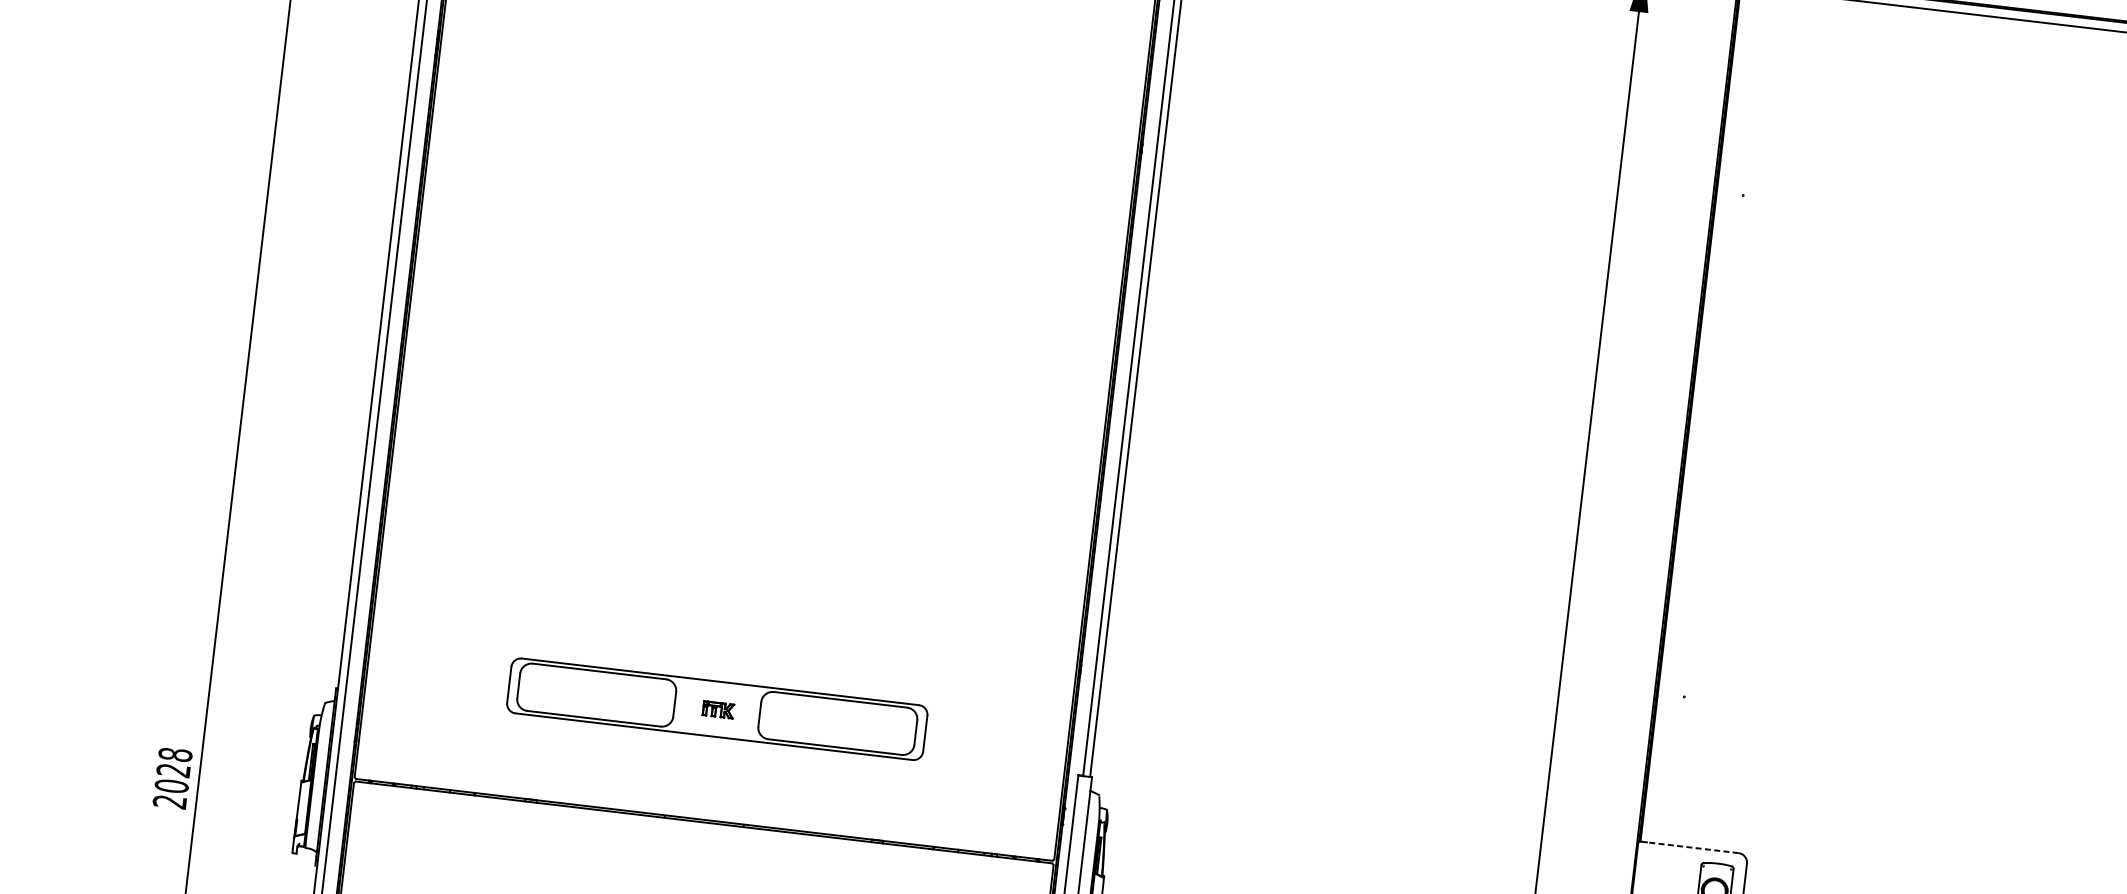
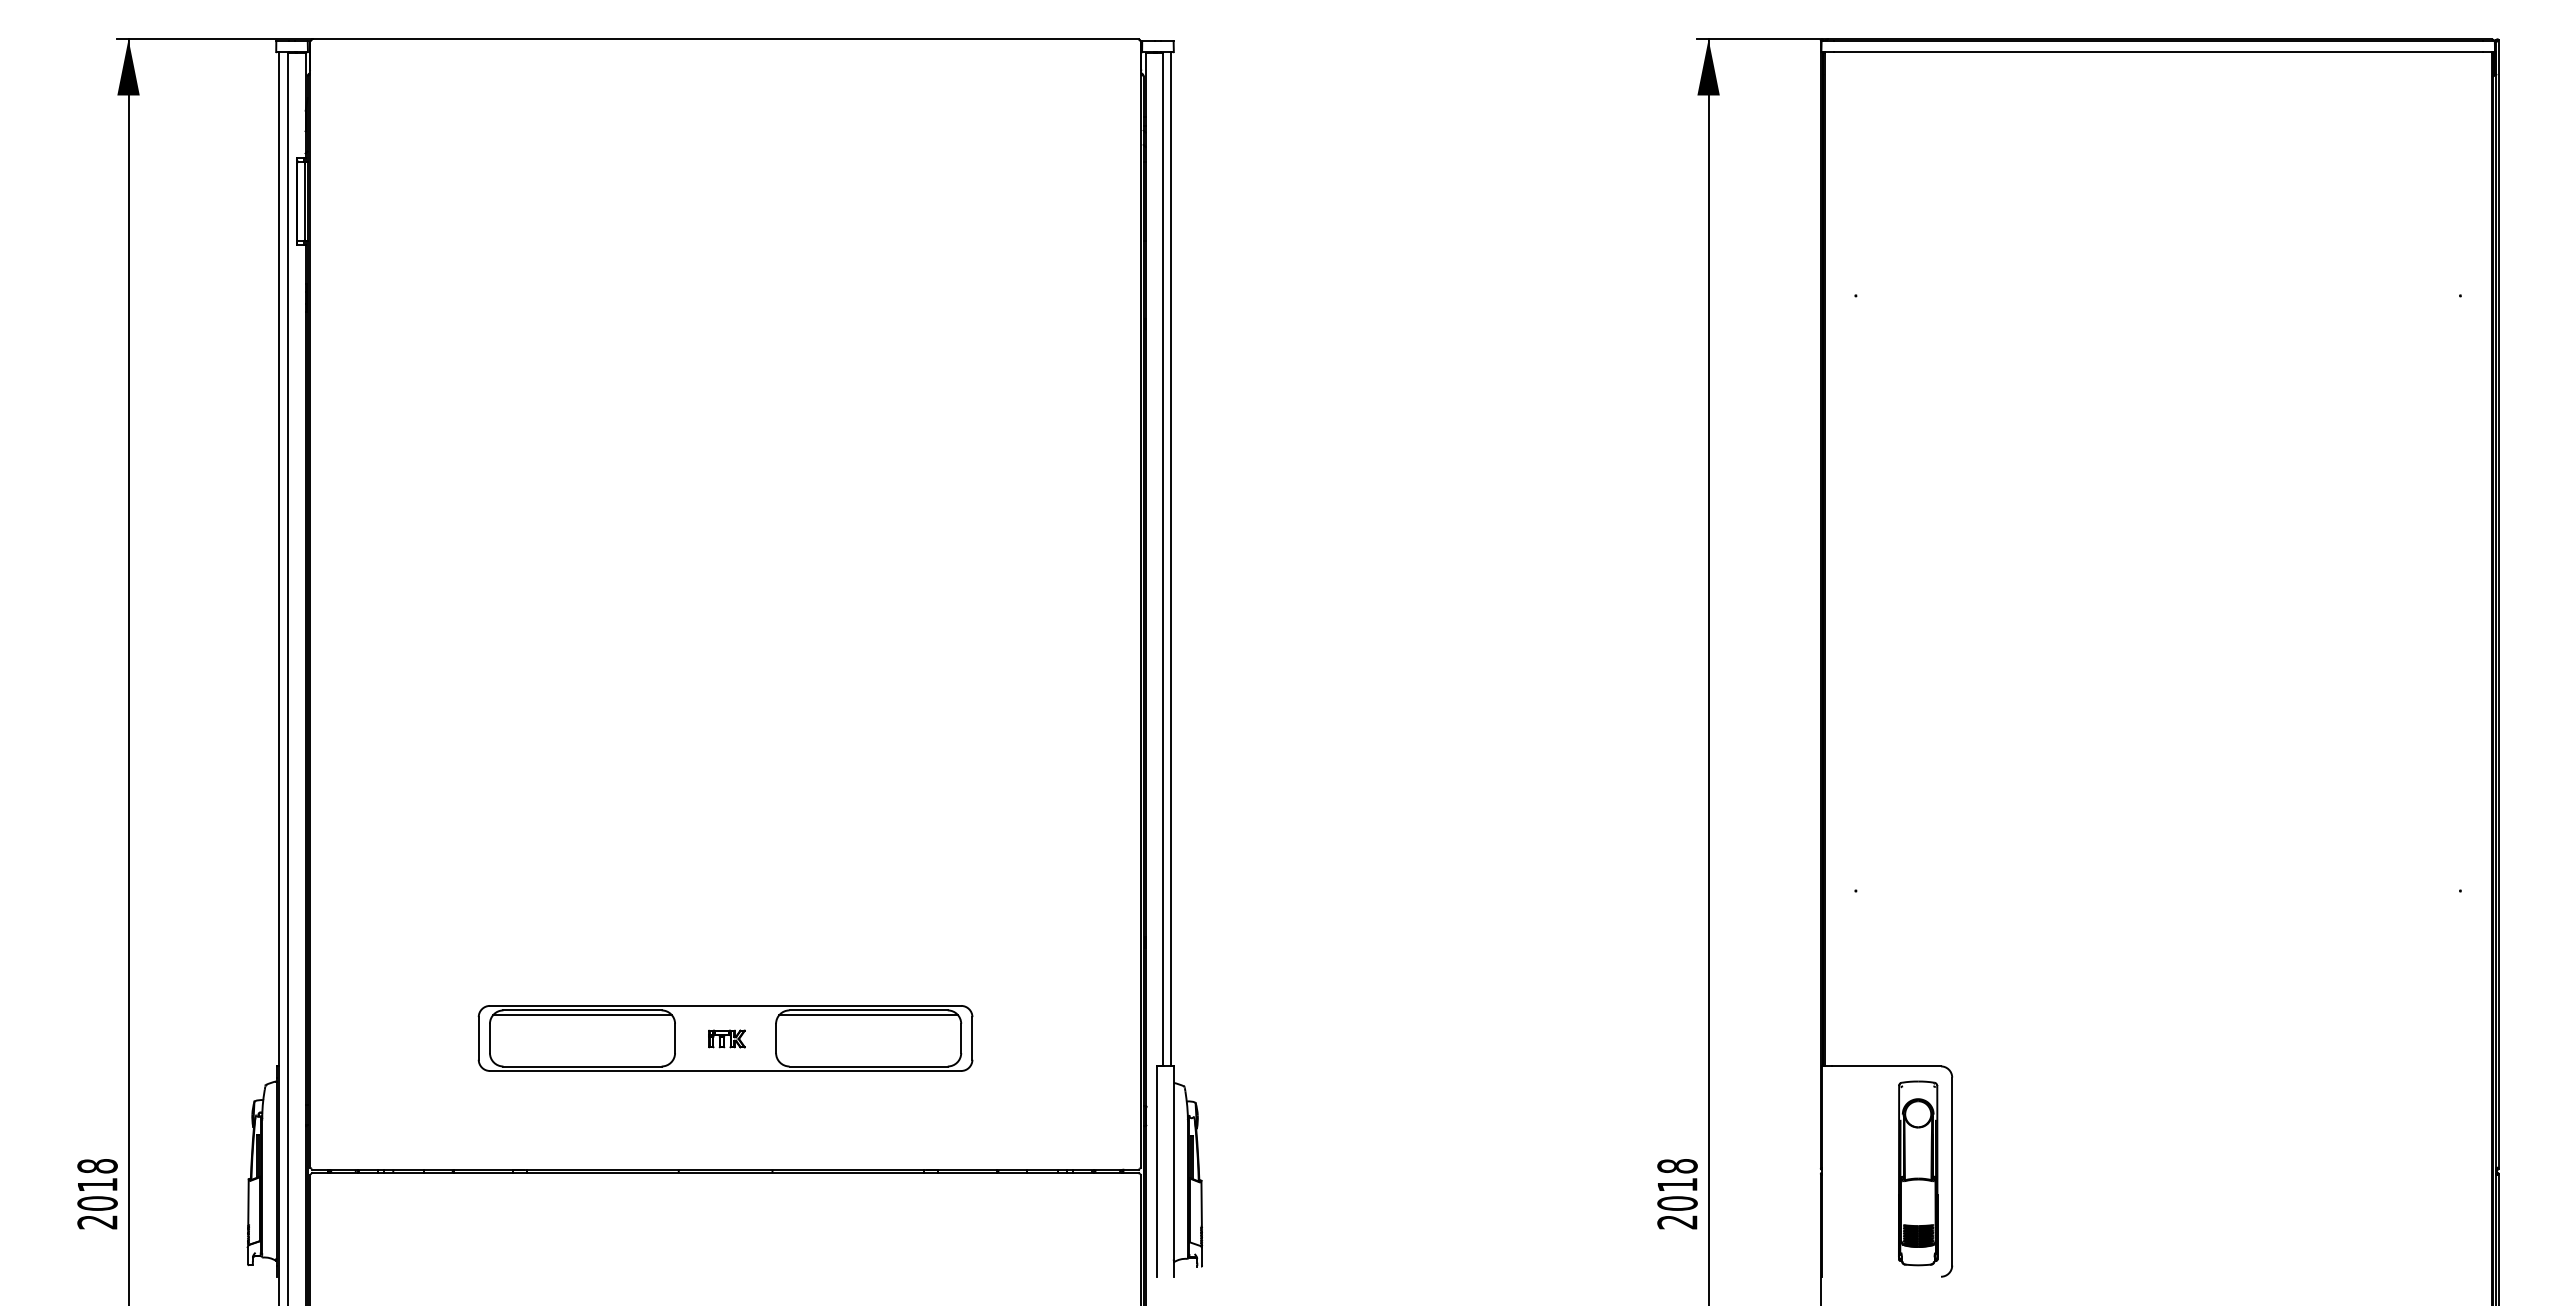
line: (598, 675) -> (582, 1015), added
line: (839, 704) -> (868, 1015), added
text: (173, 771) -> (97, 1185), 2028 -> 2018
line: (1692, 847) -> (1886, 1066), dashed -> solid

